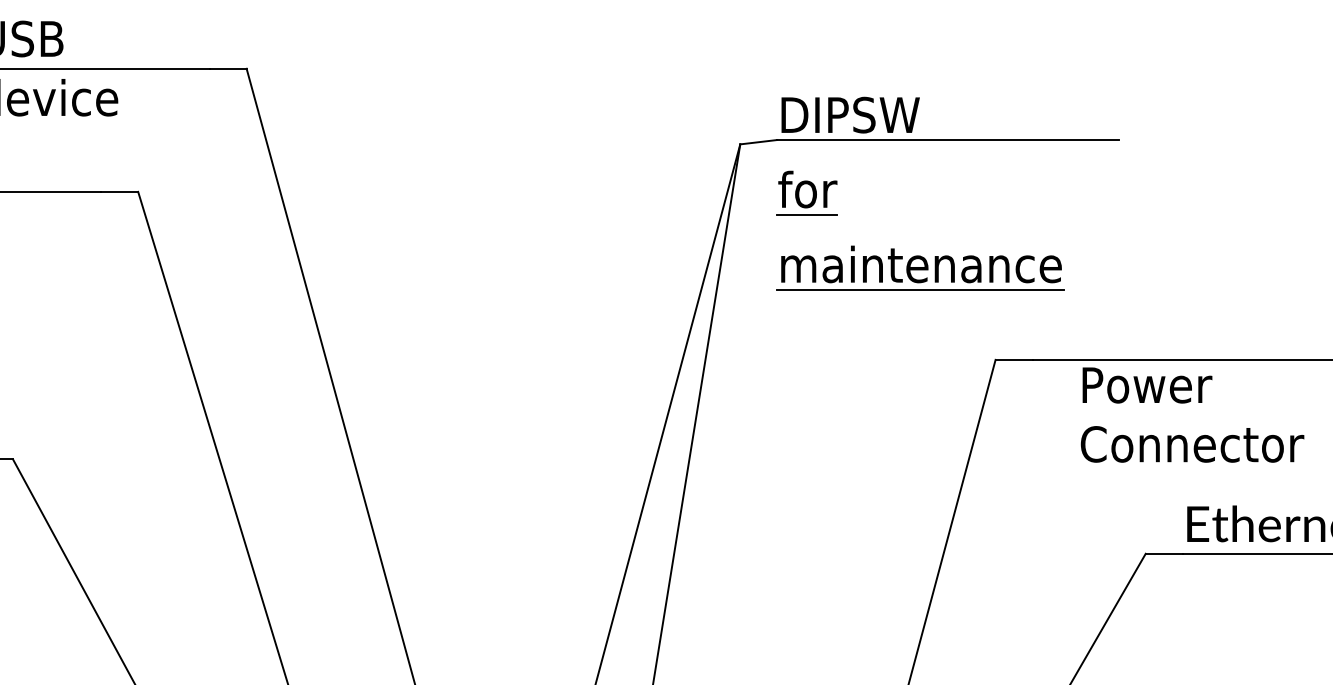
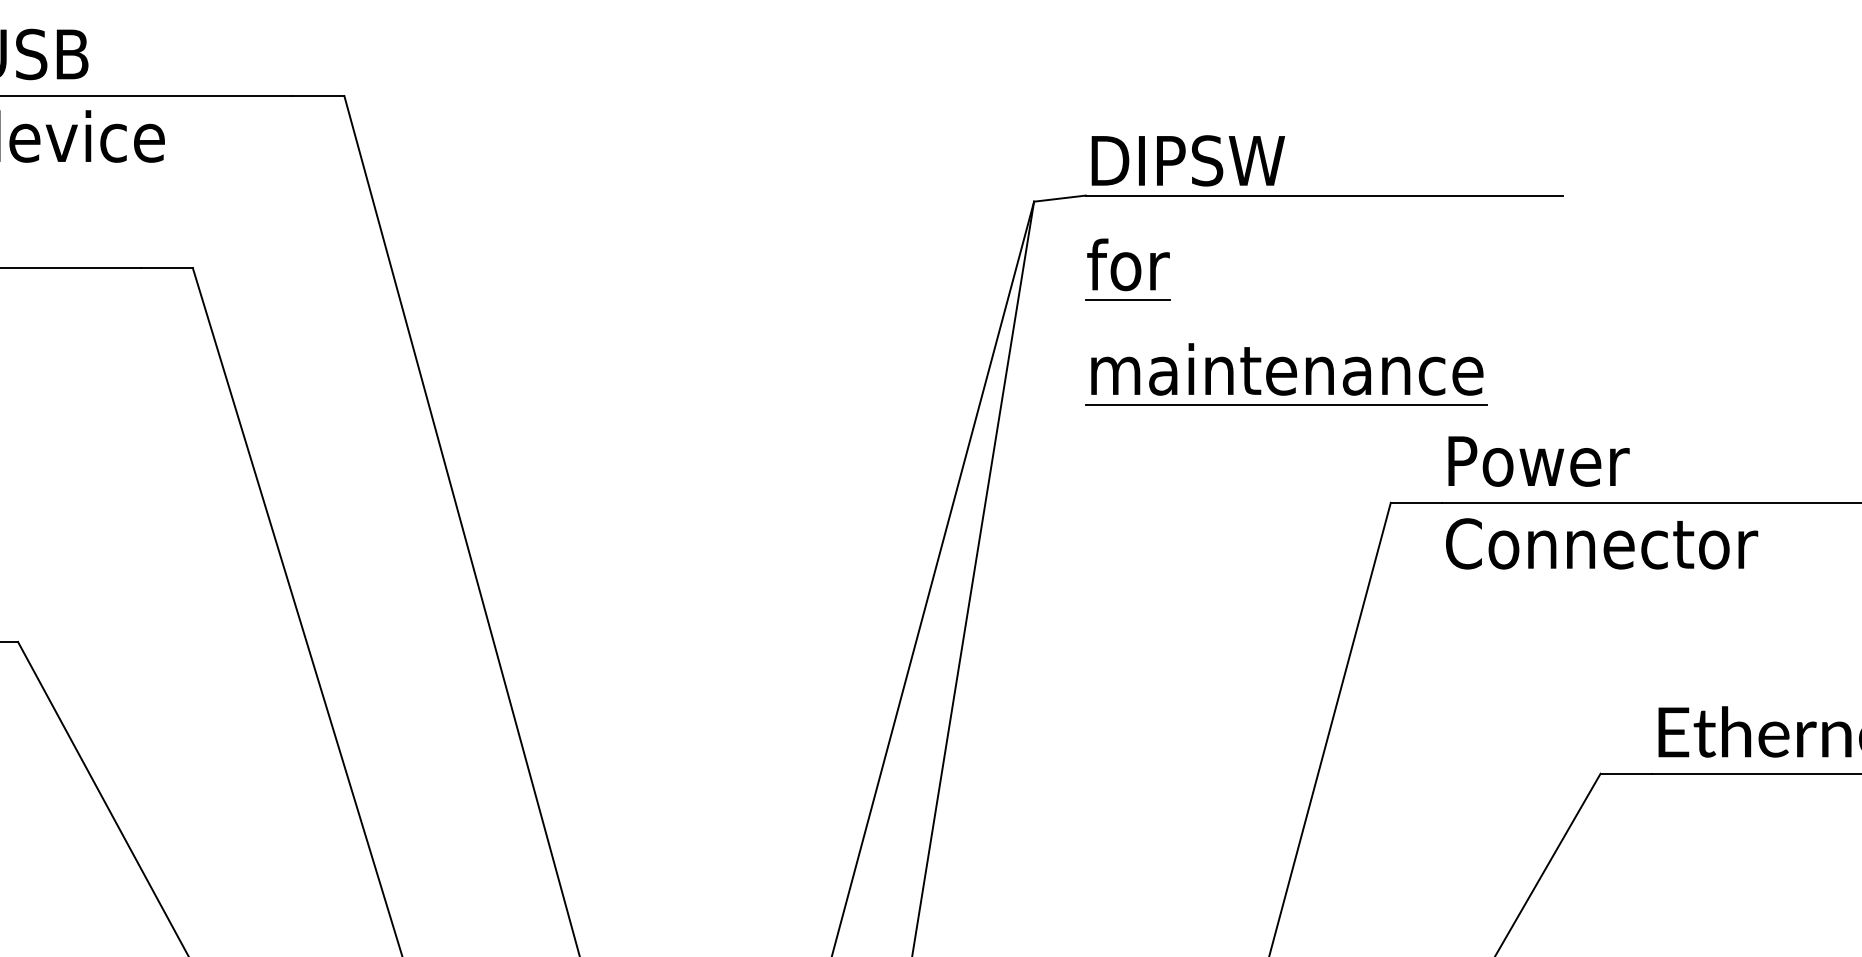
text: (1192, 414) -> (1602, 502), moved

